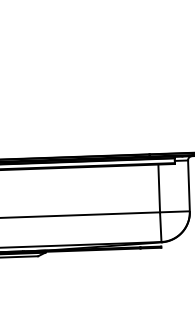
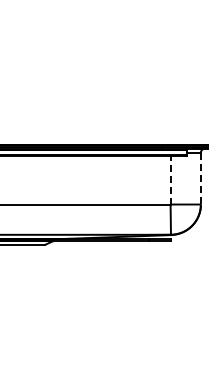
line: (188, 185) -> (200, 178), solid -> dashed
line: (159, 187) -> (170, 179), solid -> dashed

